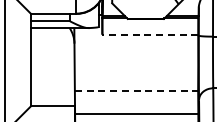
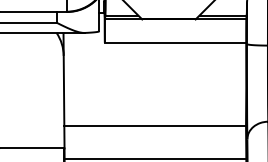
line: (150, 34) -> (175, 42), dashed -> solid
line: (136, 90) -> (155, 124), dashed -> solid

